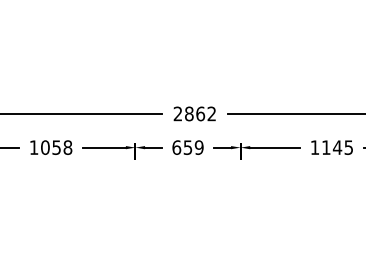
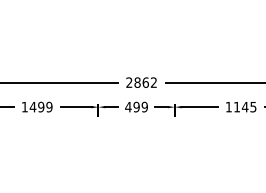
text: (56, 147) -> (41, 107), 1058 -> 1499
text: (182, 147) -> (132, 107), 659 -> 499

